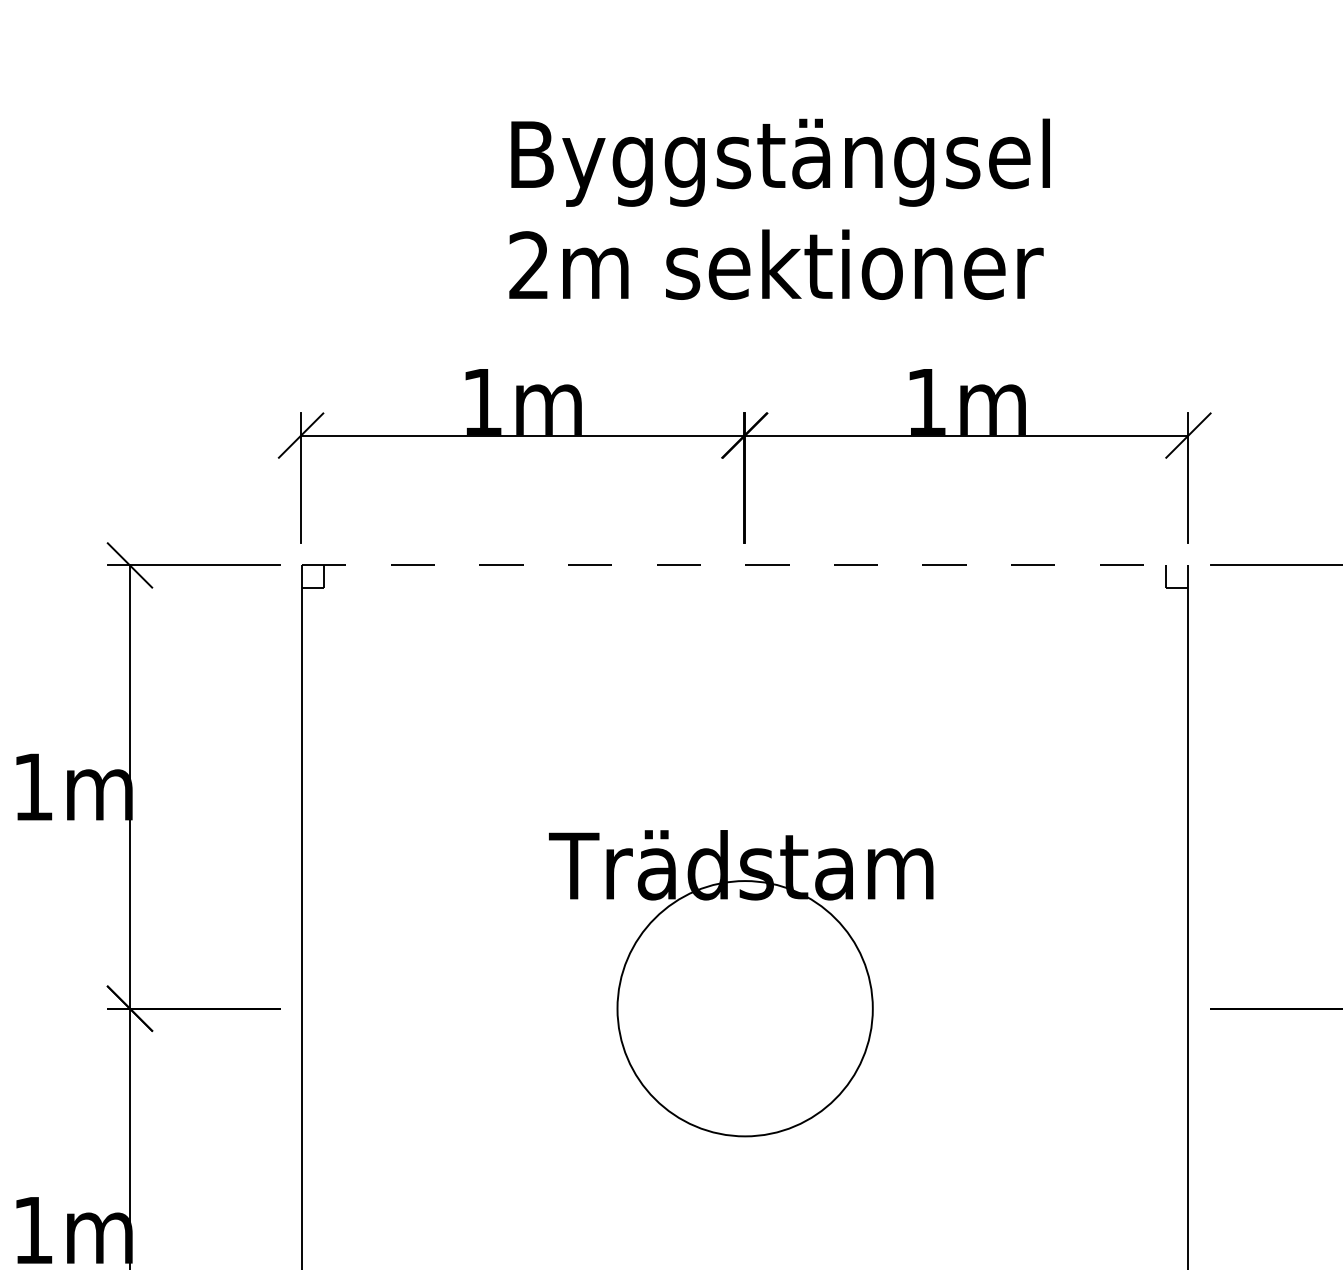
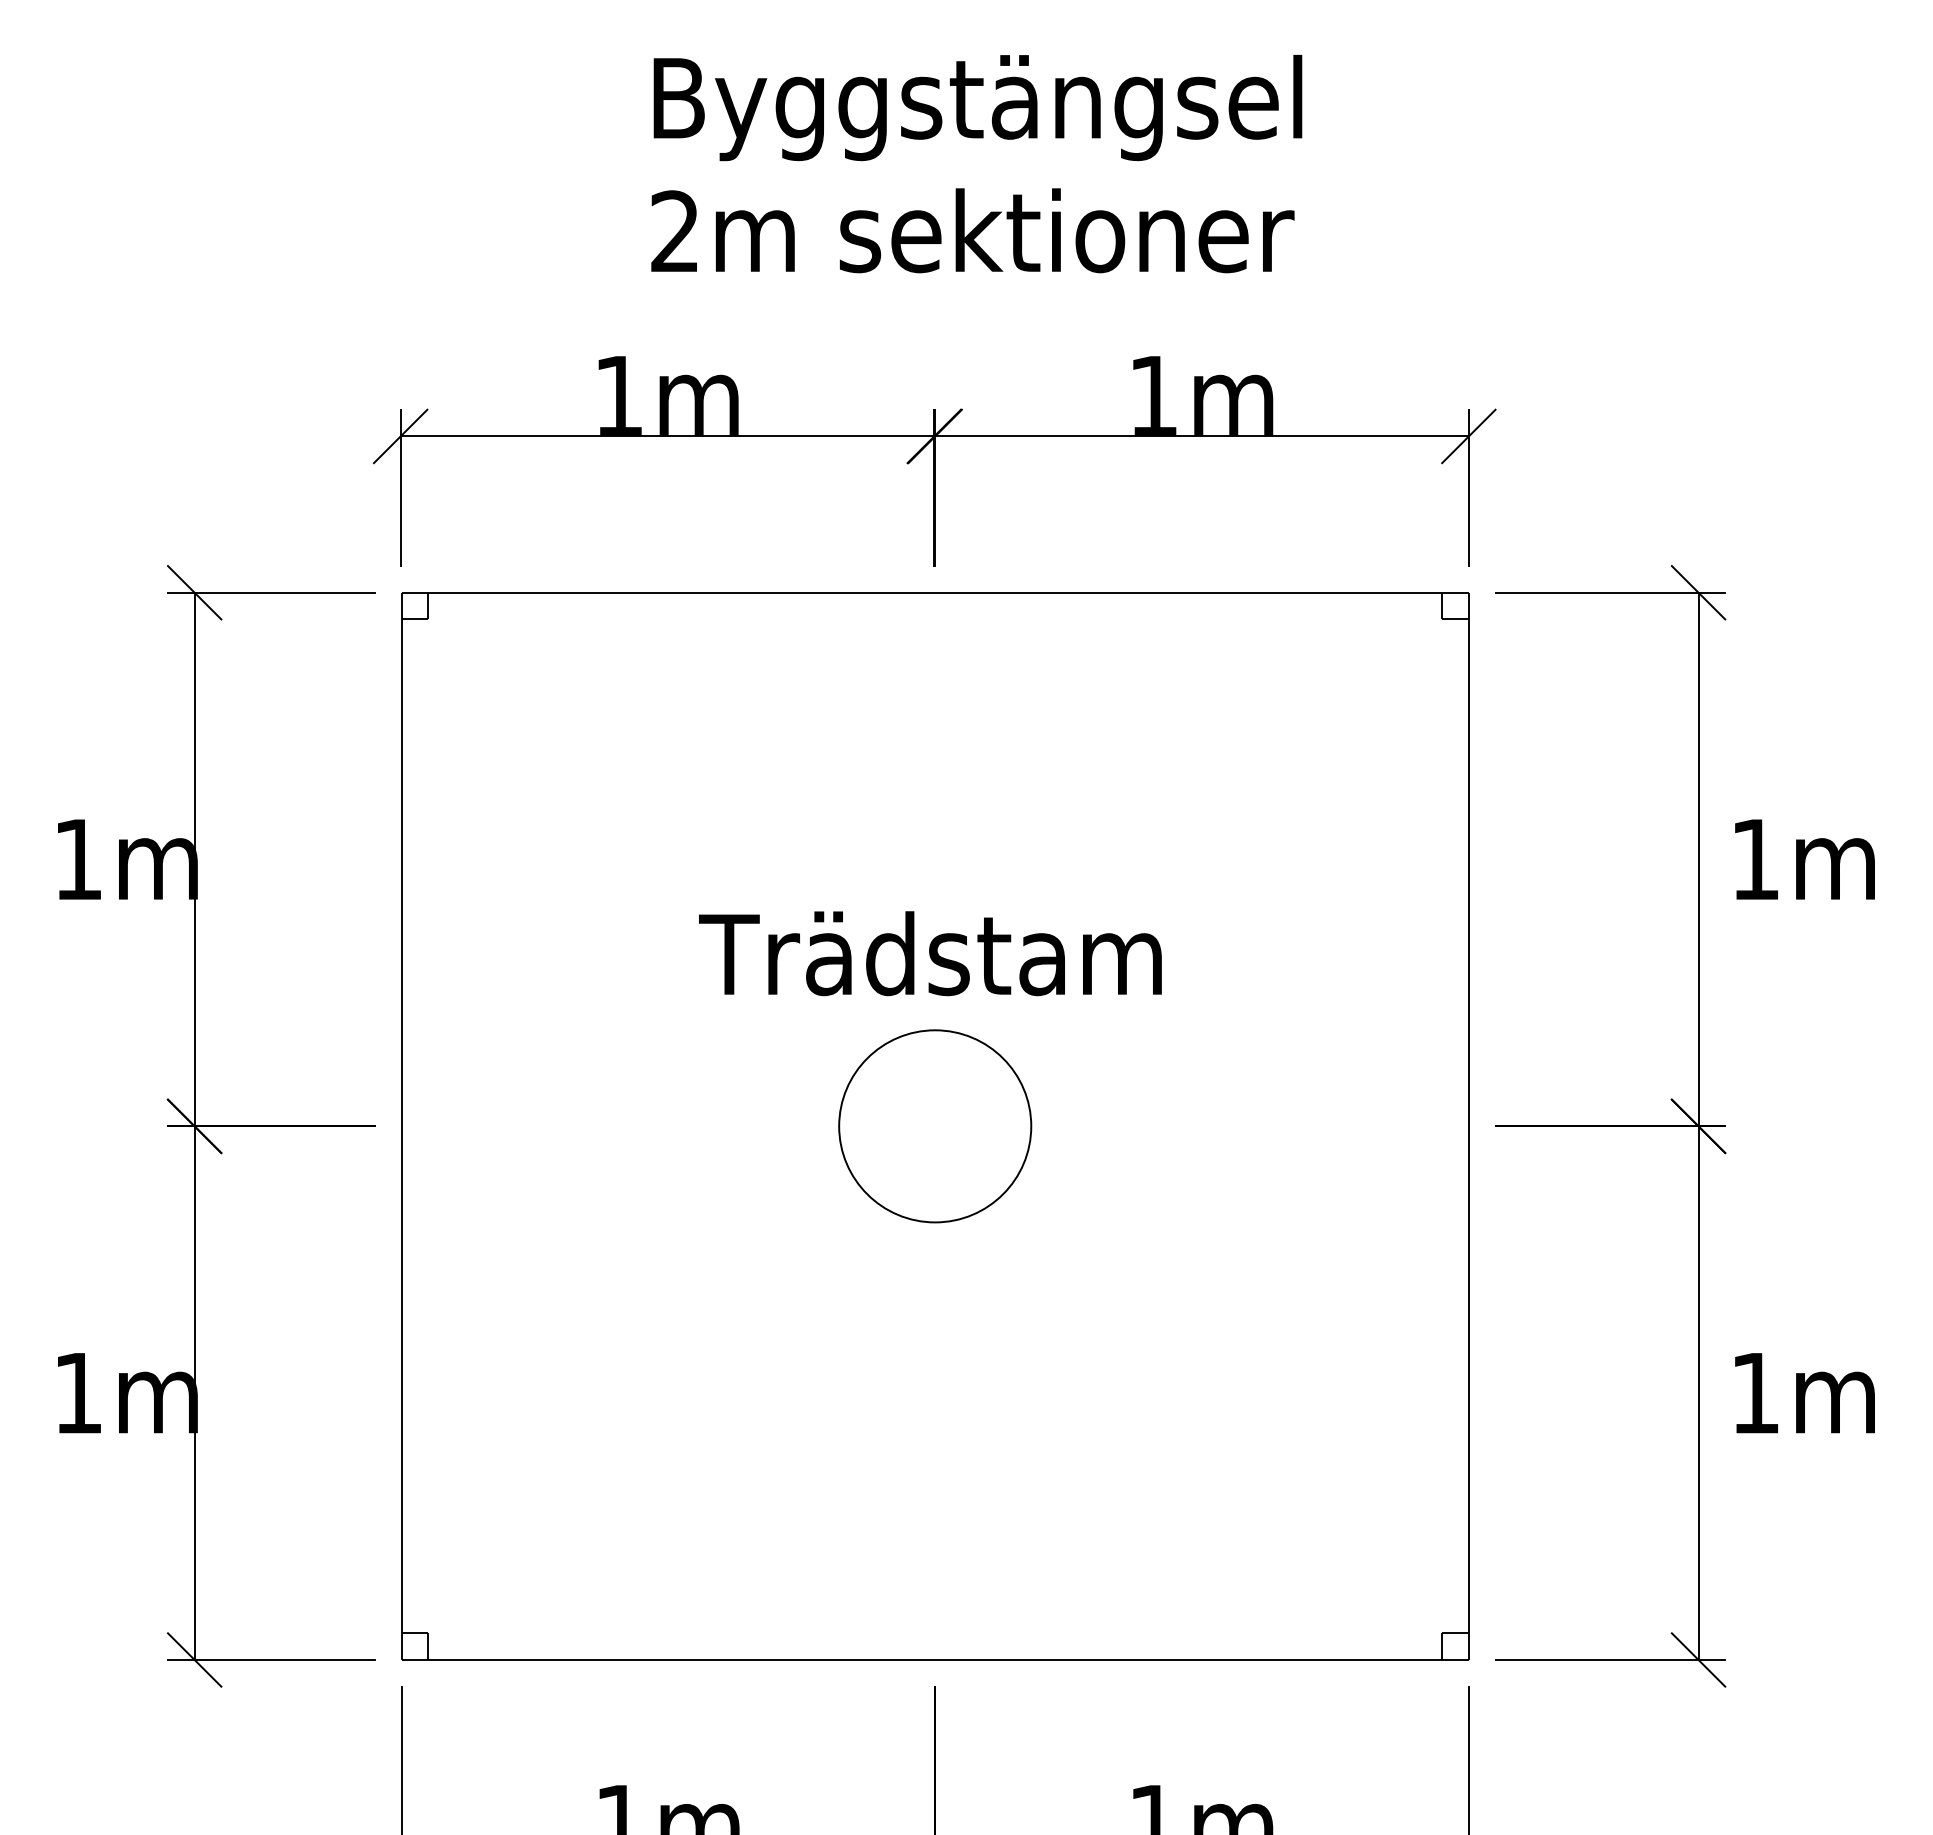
line: (745, 565) -> (935, 592), dashed -> solid
circle: (745, 1008) -> (935, 1126), size x0.62

